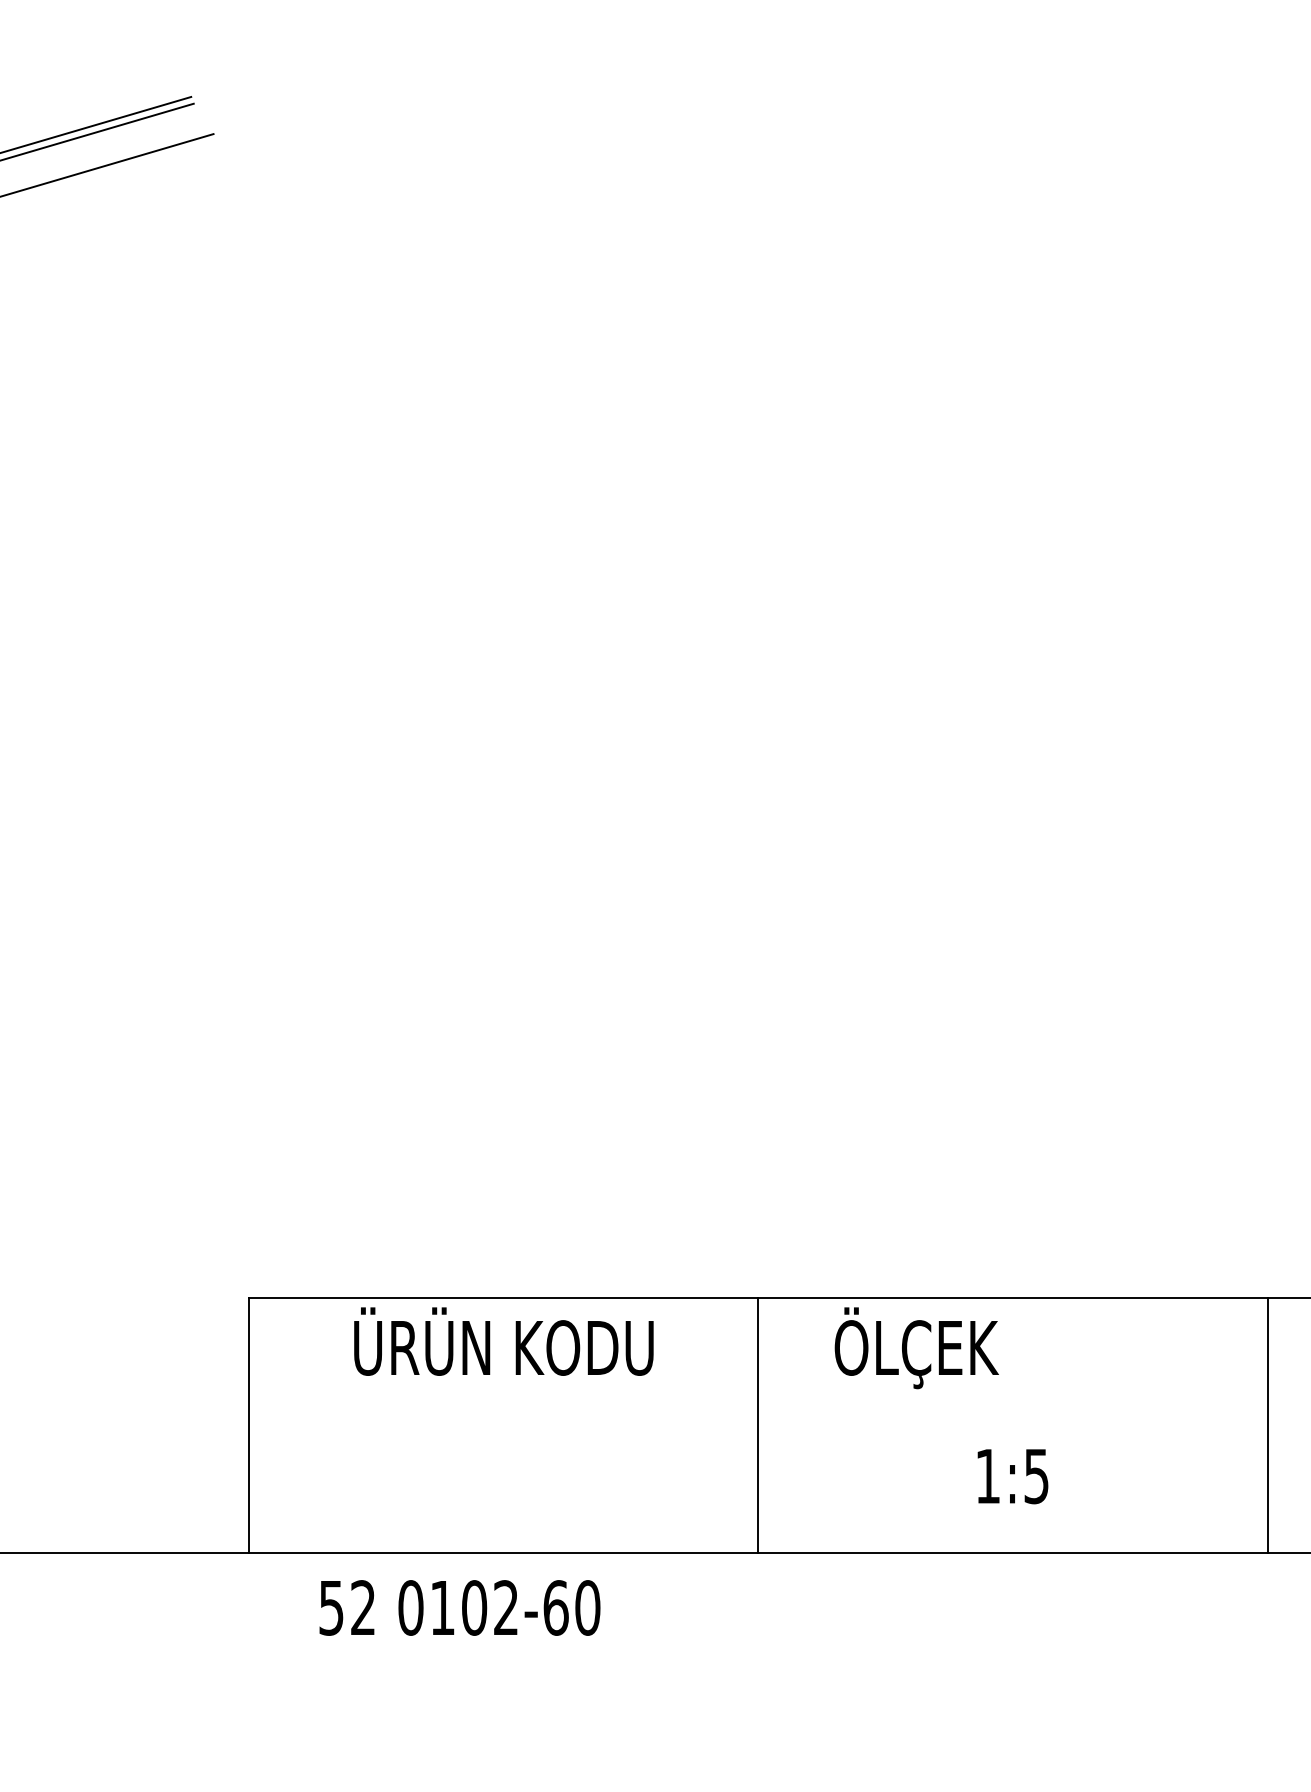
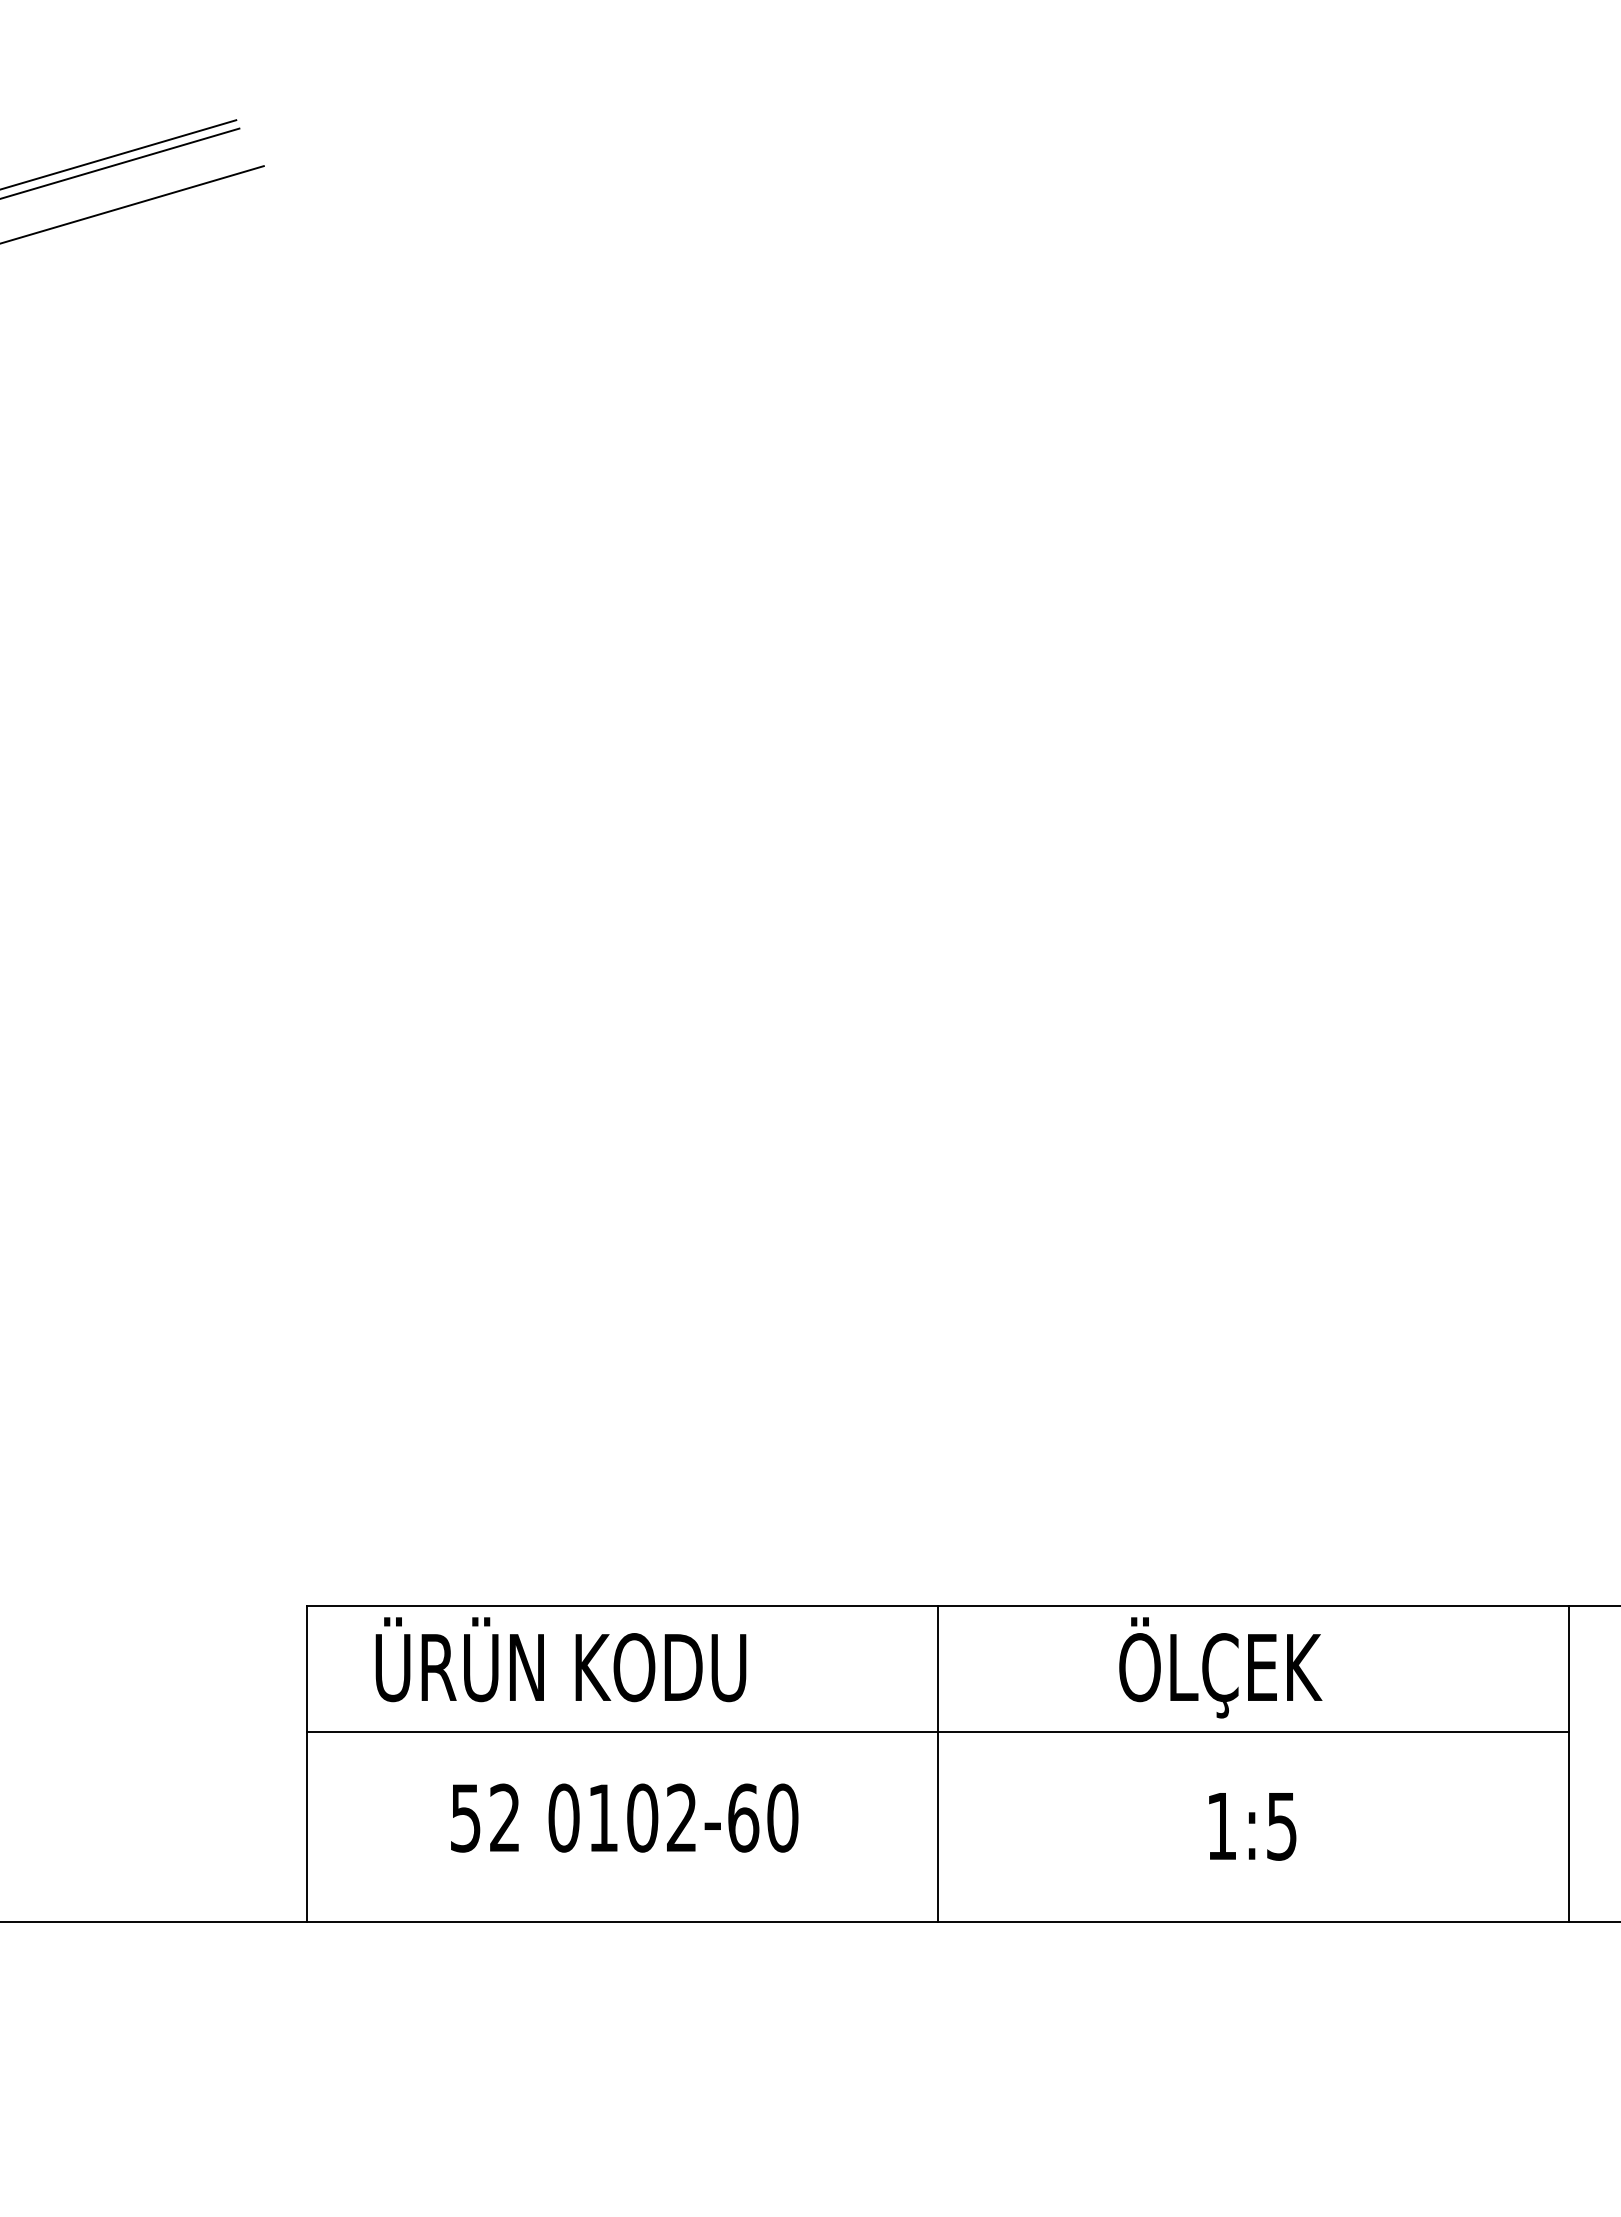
text: (503, 1341) -> (560, 1659), moved
text: (916, 1347) -> (1220, 1667), moved
line: (758, 1400) -> (937, 1732), added
text: (459, 1607) -> (624, 1817), moved

